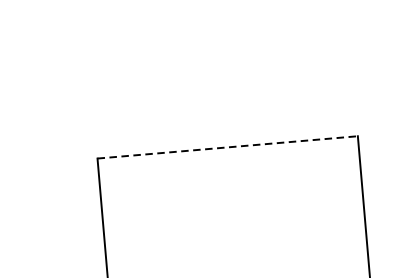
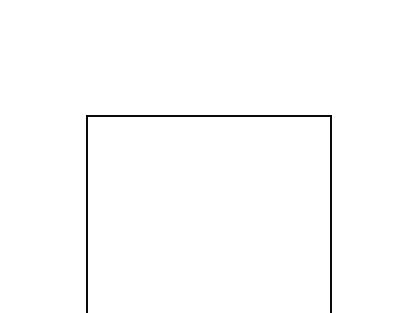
line: (228, 146) -> (209, 115), dashed -> solid

